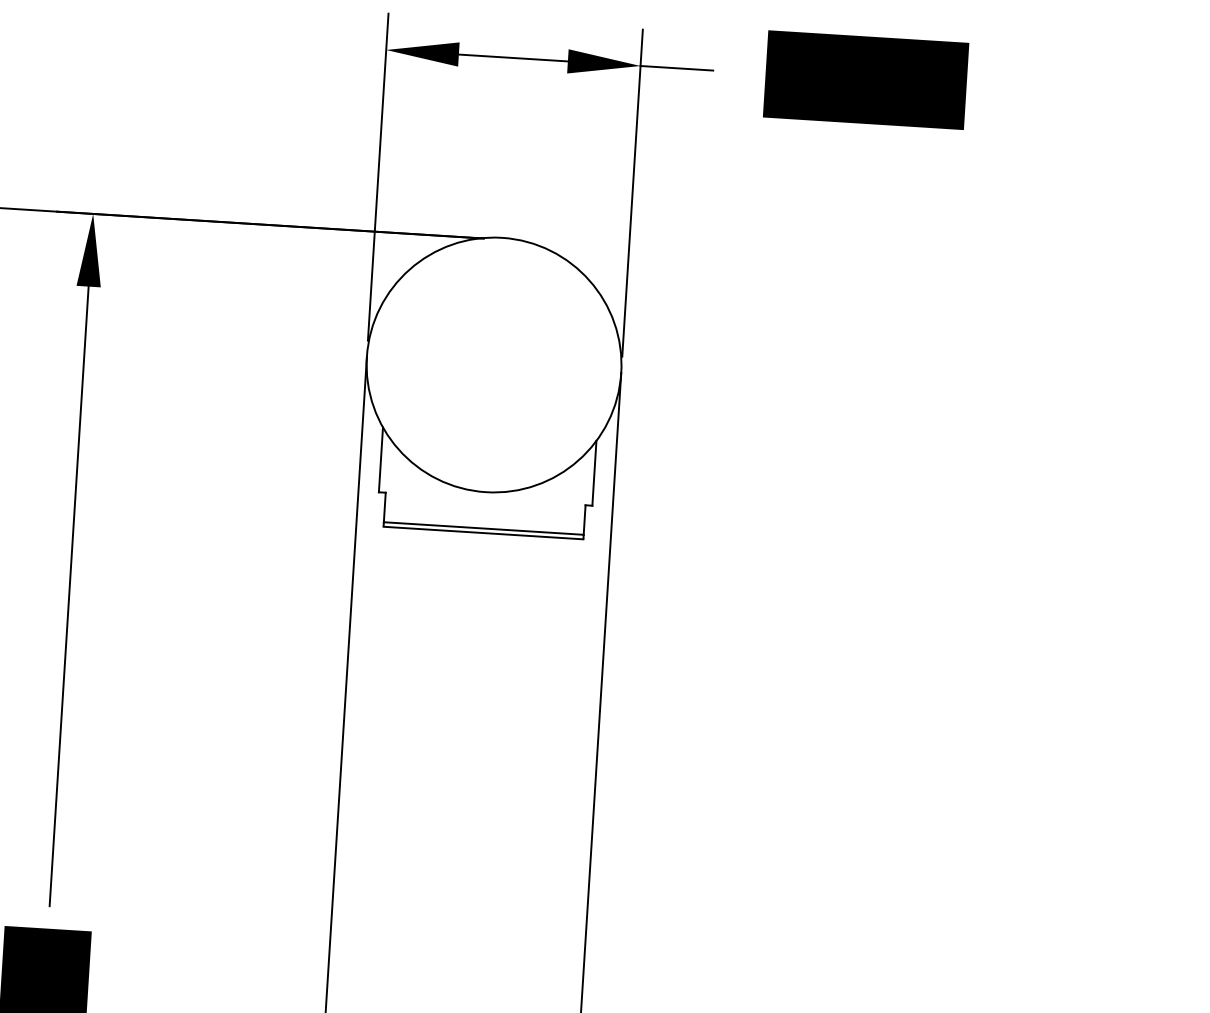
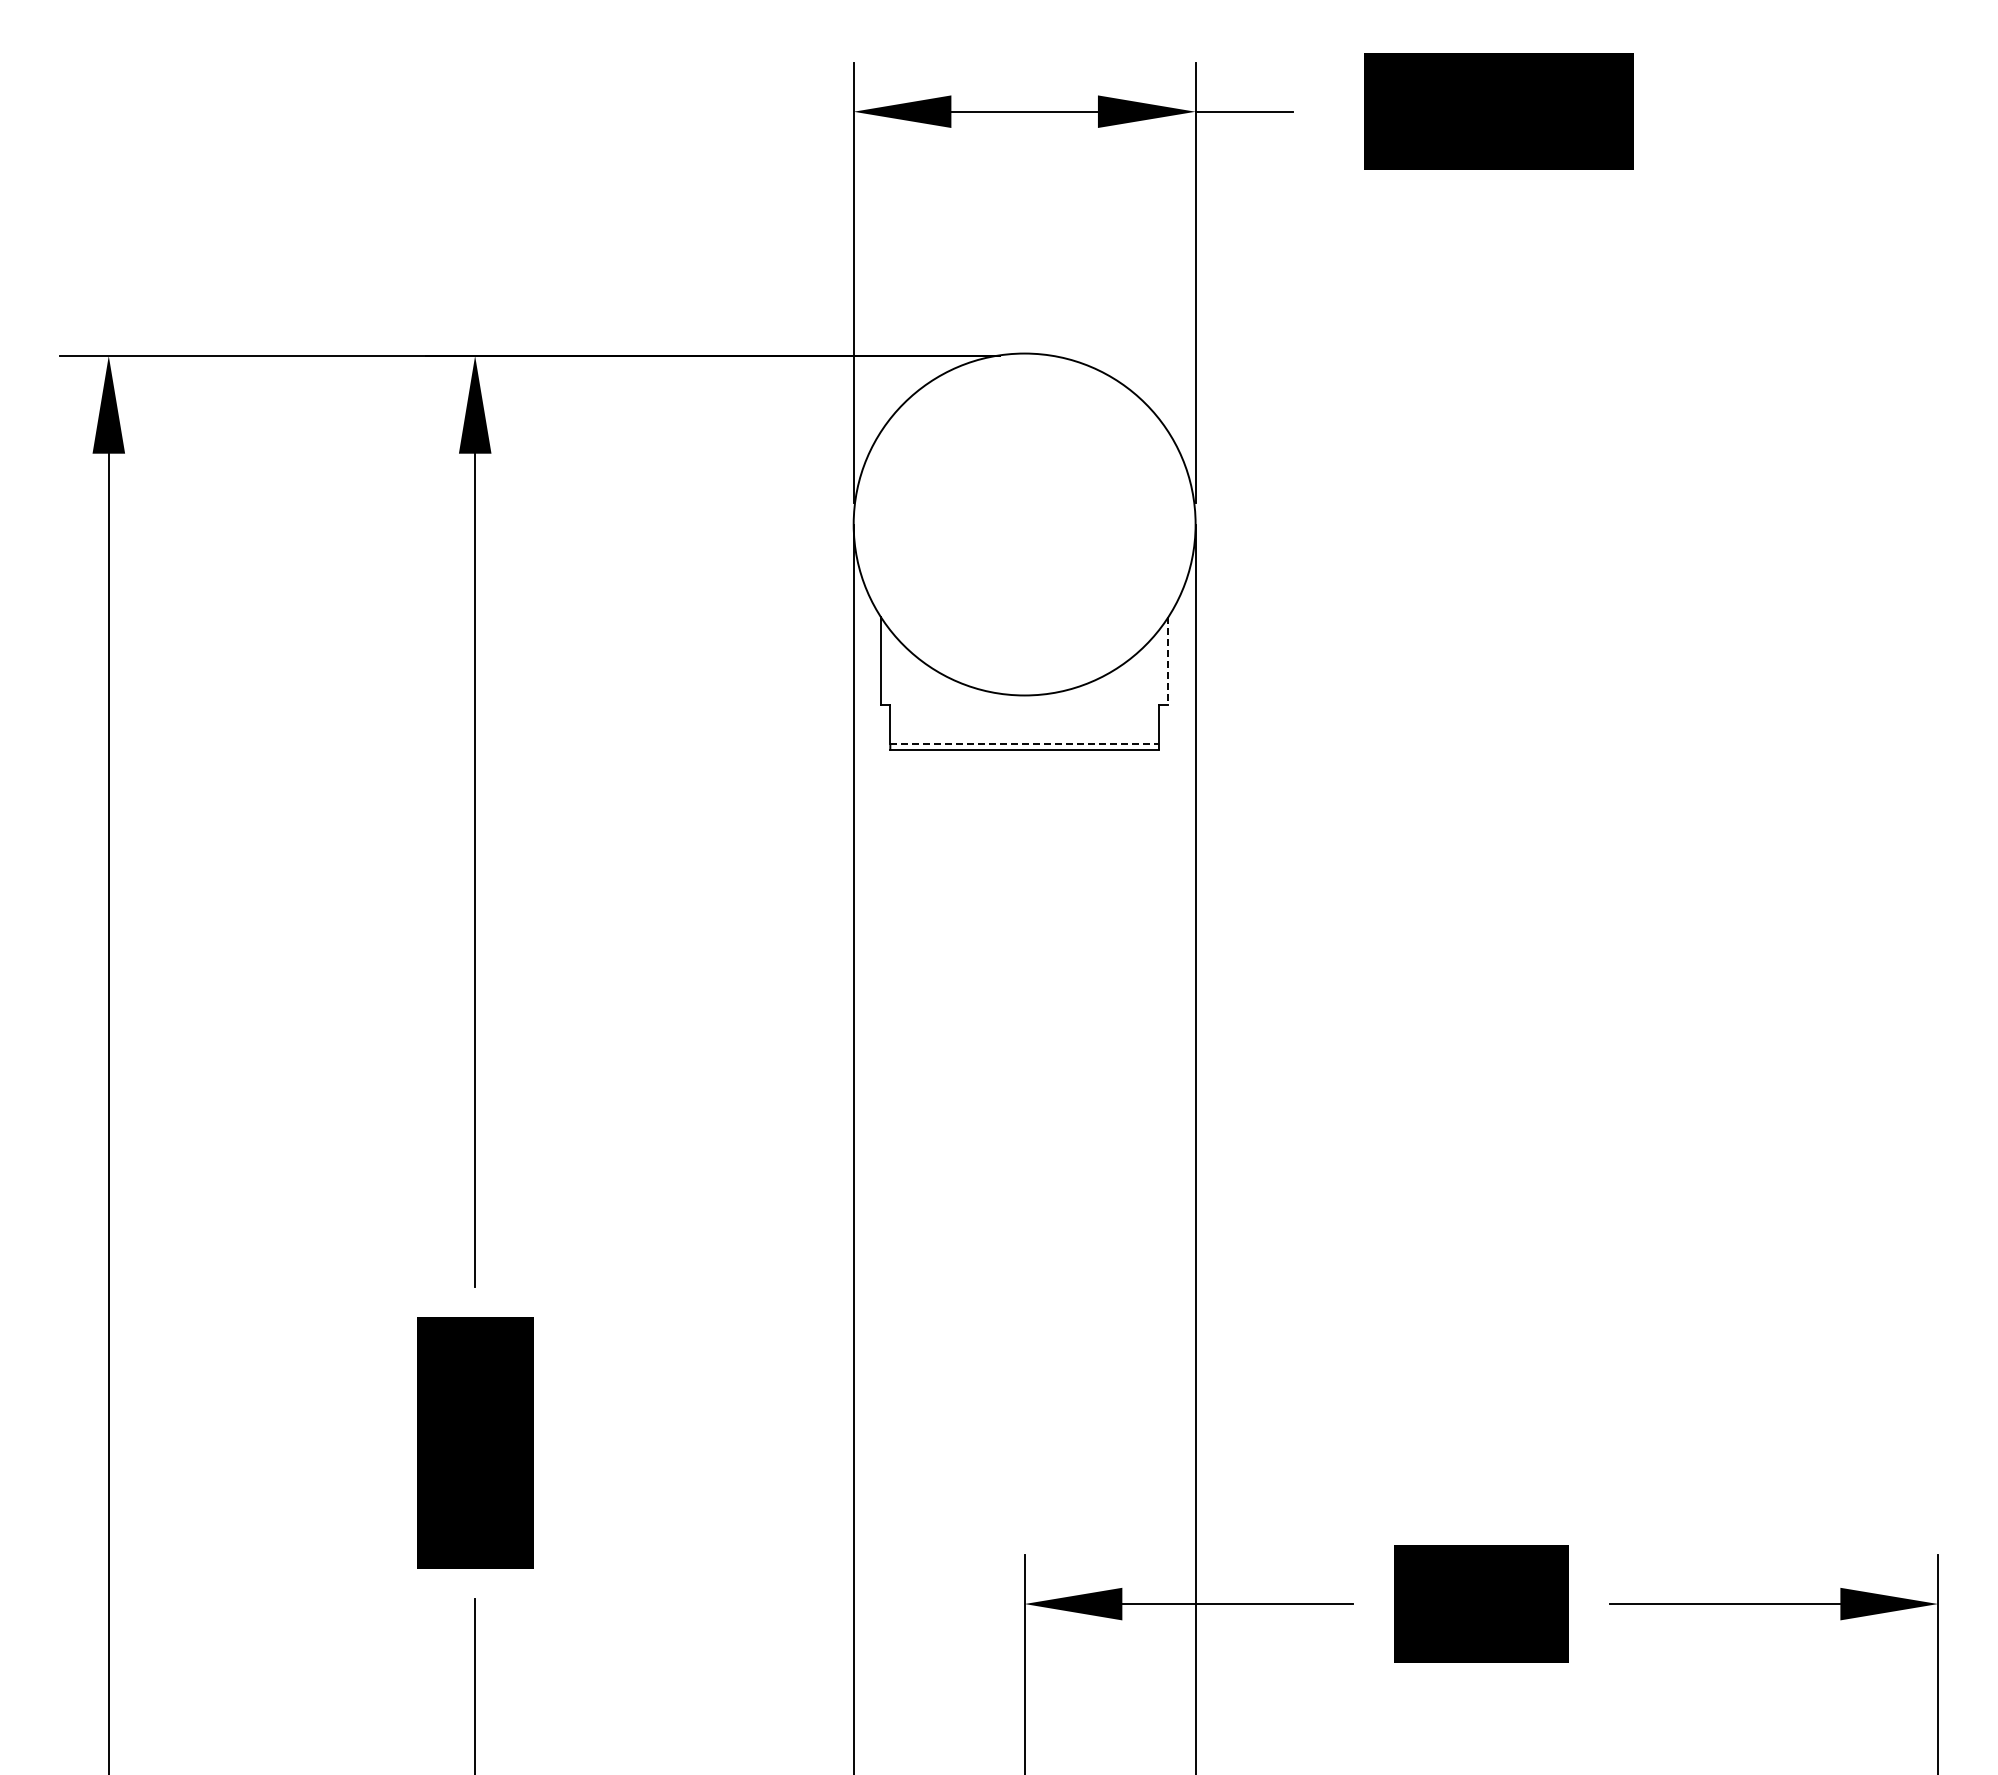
line: (594, 473) -> (1168, 661), solid -> dashed
line: (484, 528) -> (1025, 744), solid -> dashed

